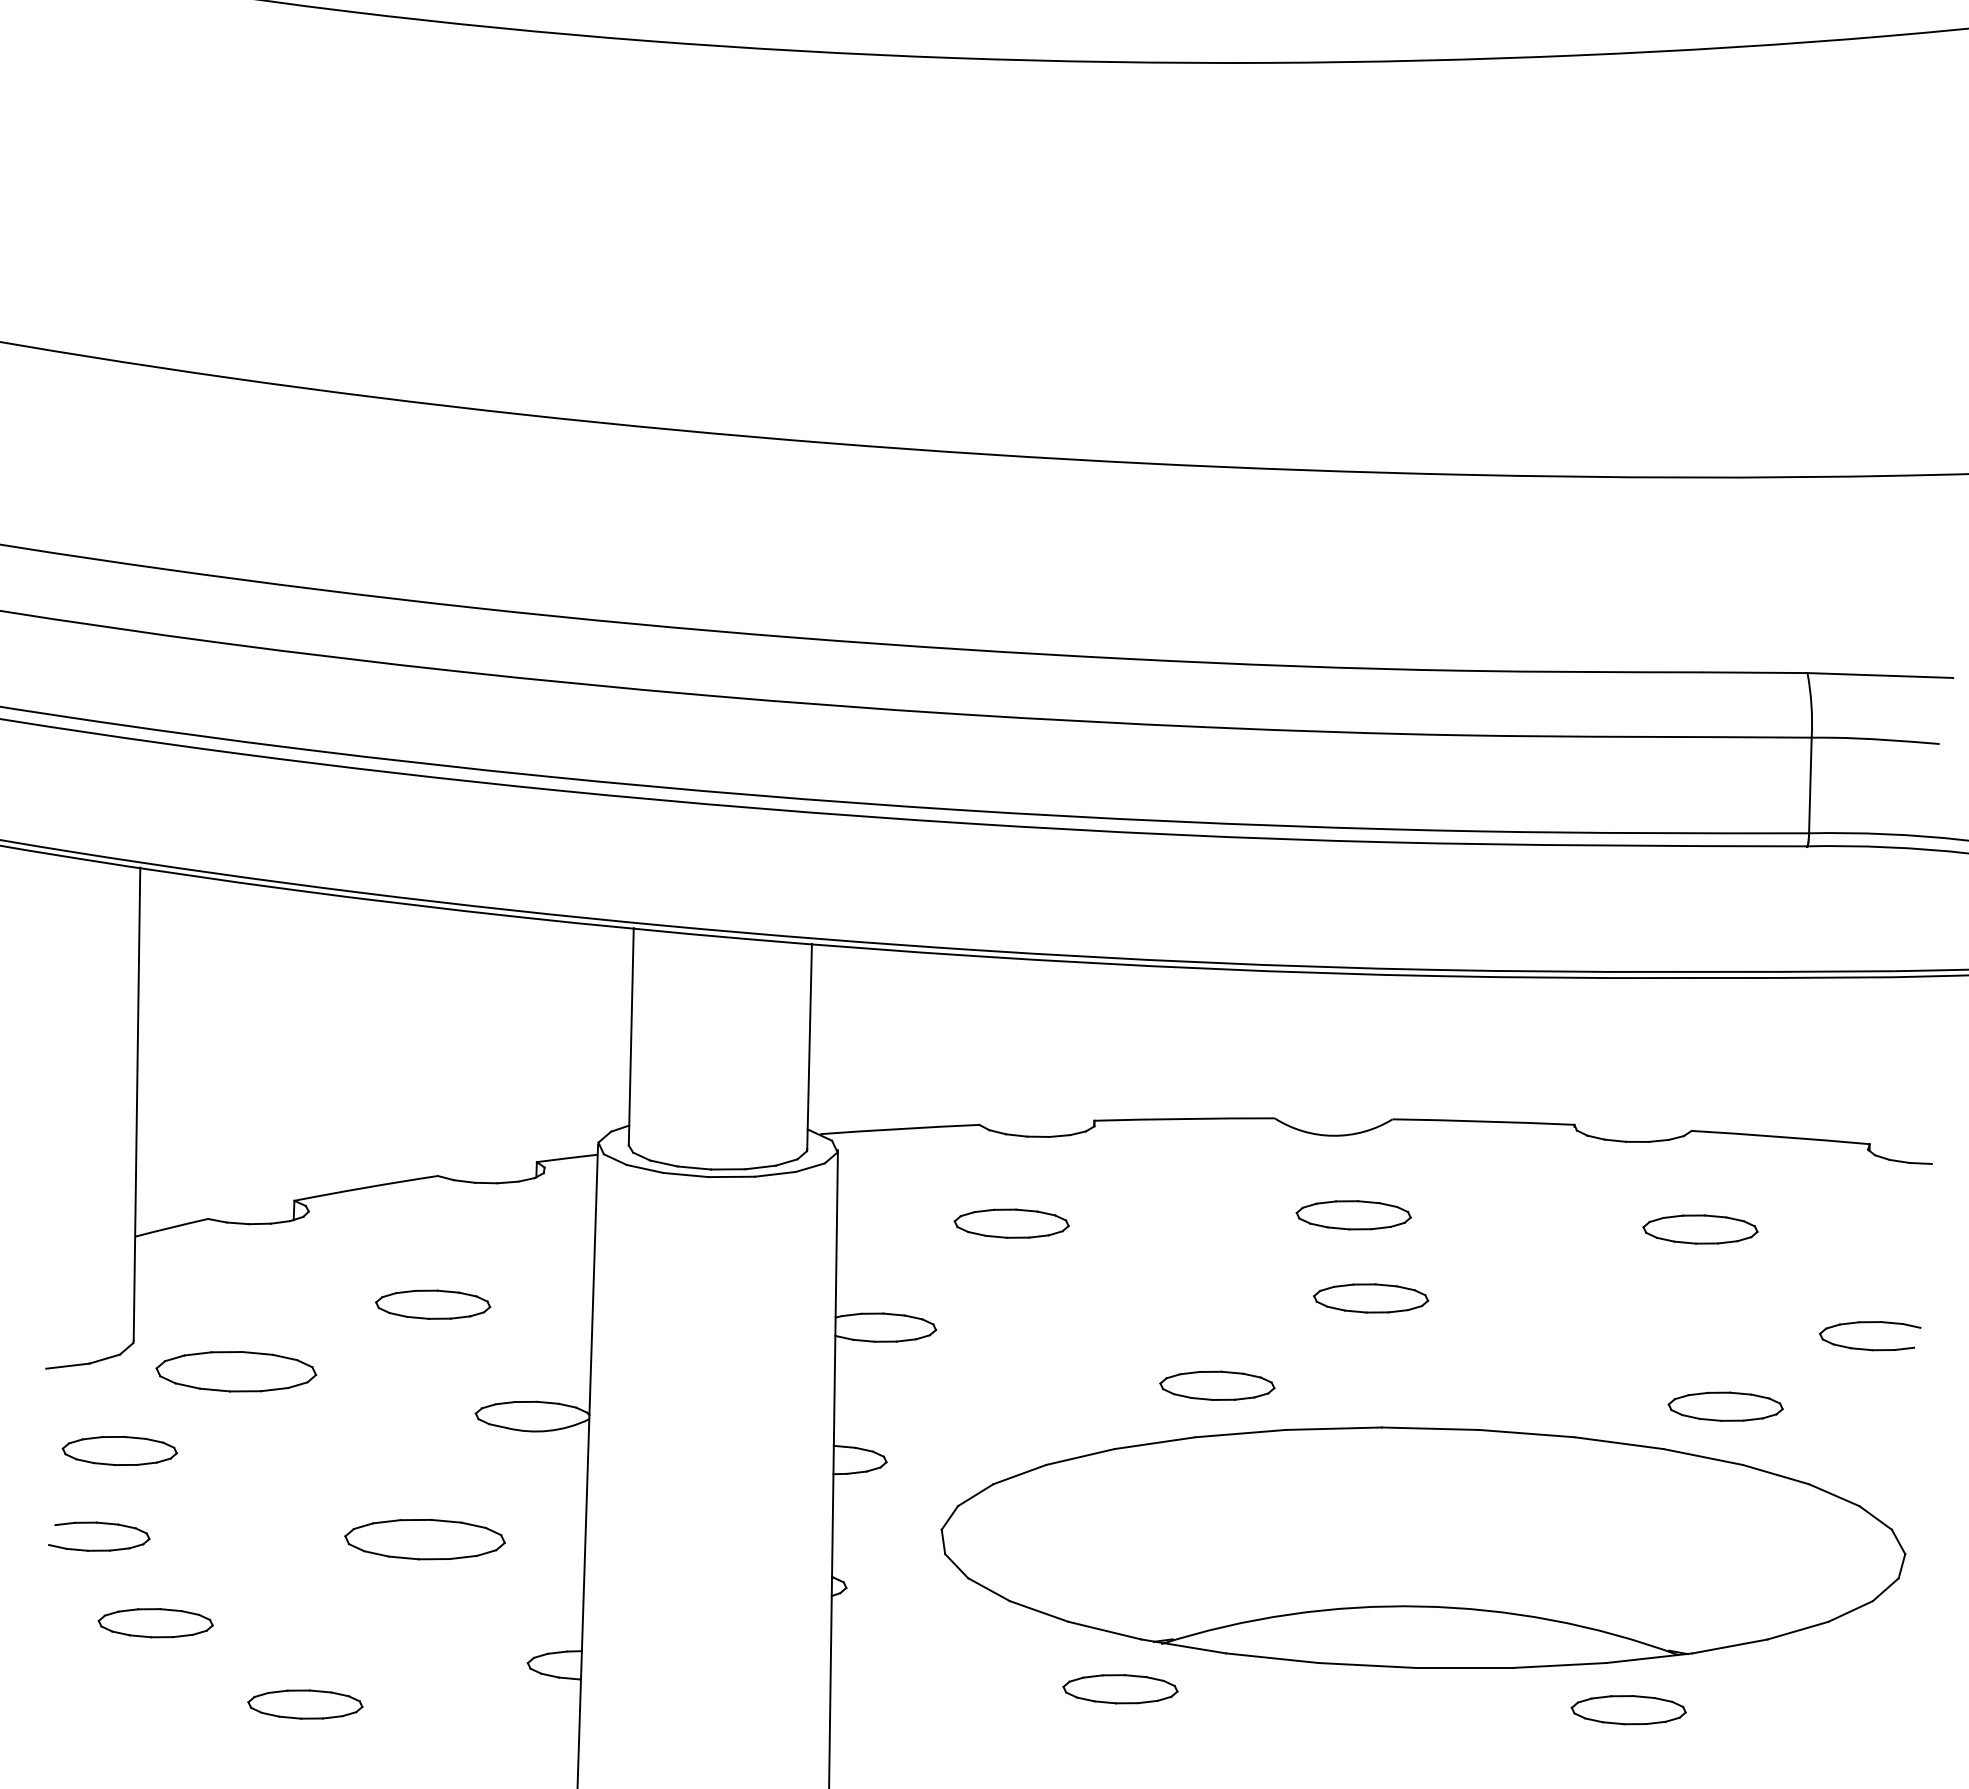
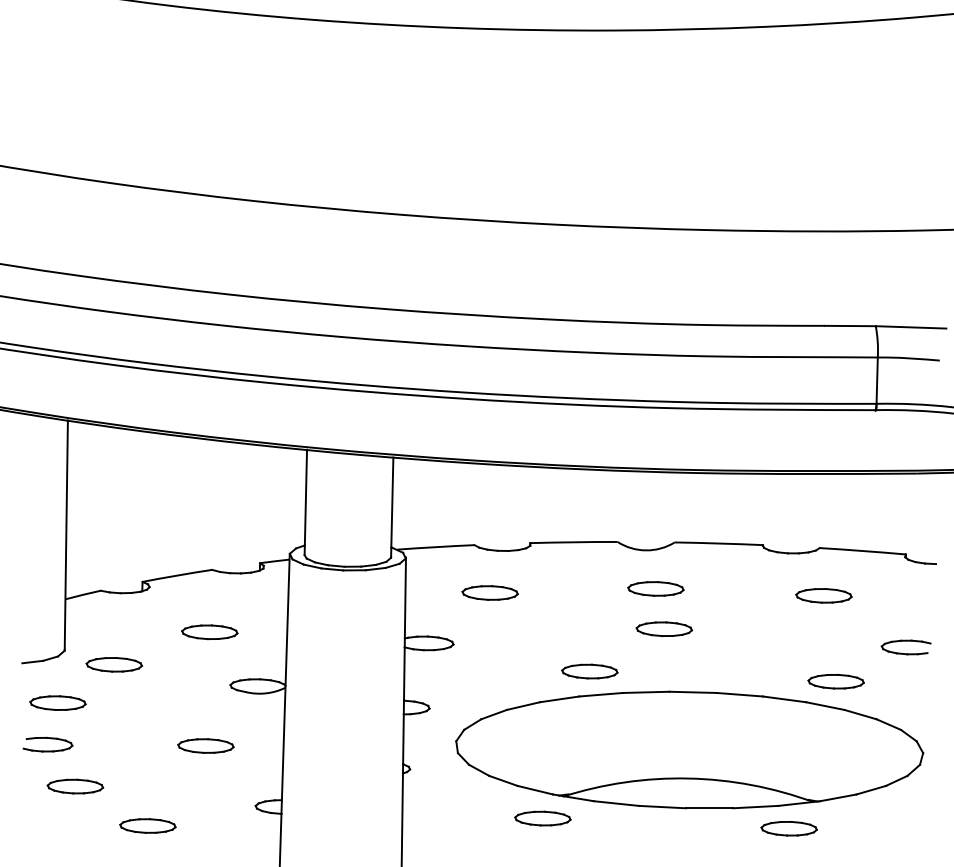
part: (234, 1371) -> (113, 664), size x0.71
part: (424, 1538) -> (205, 745), size x0.71

